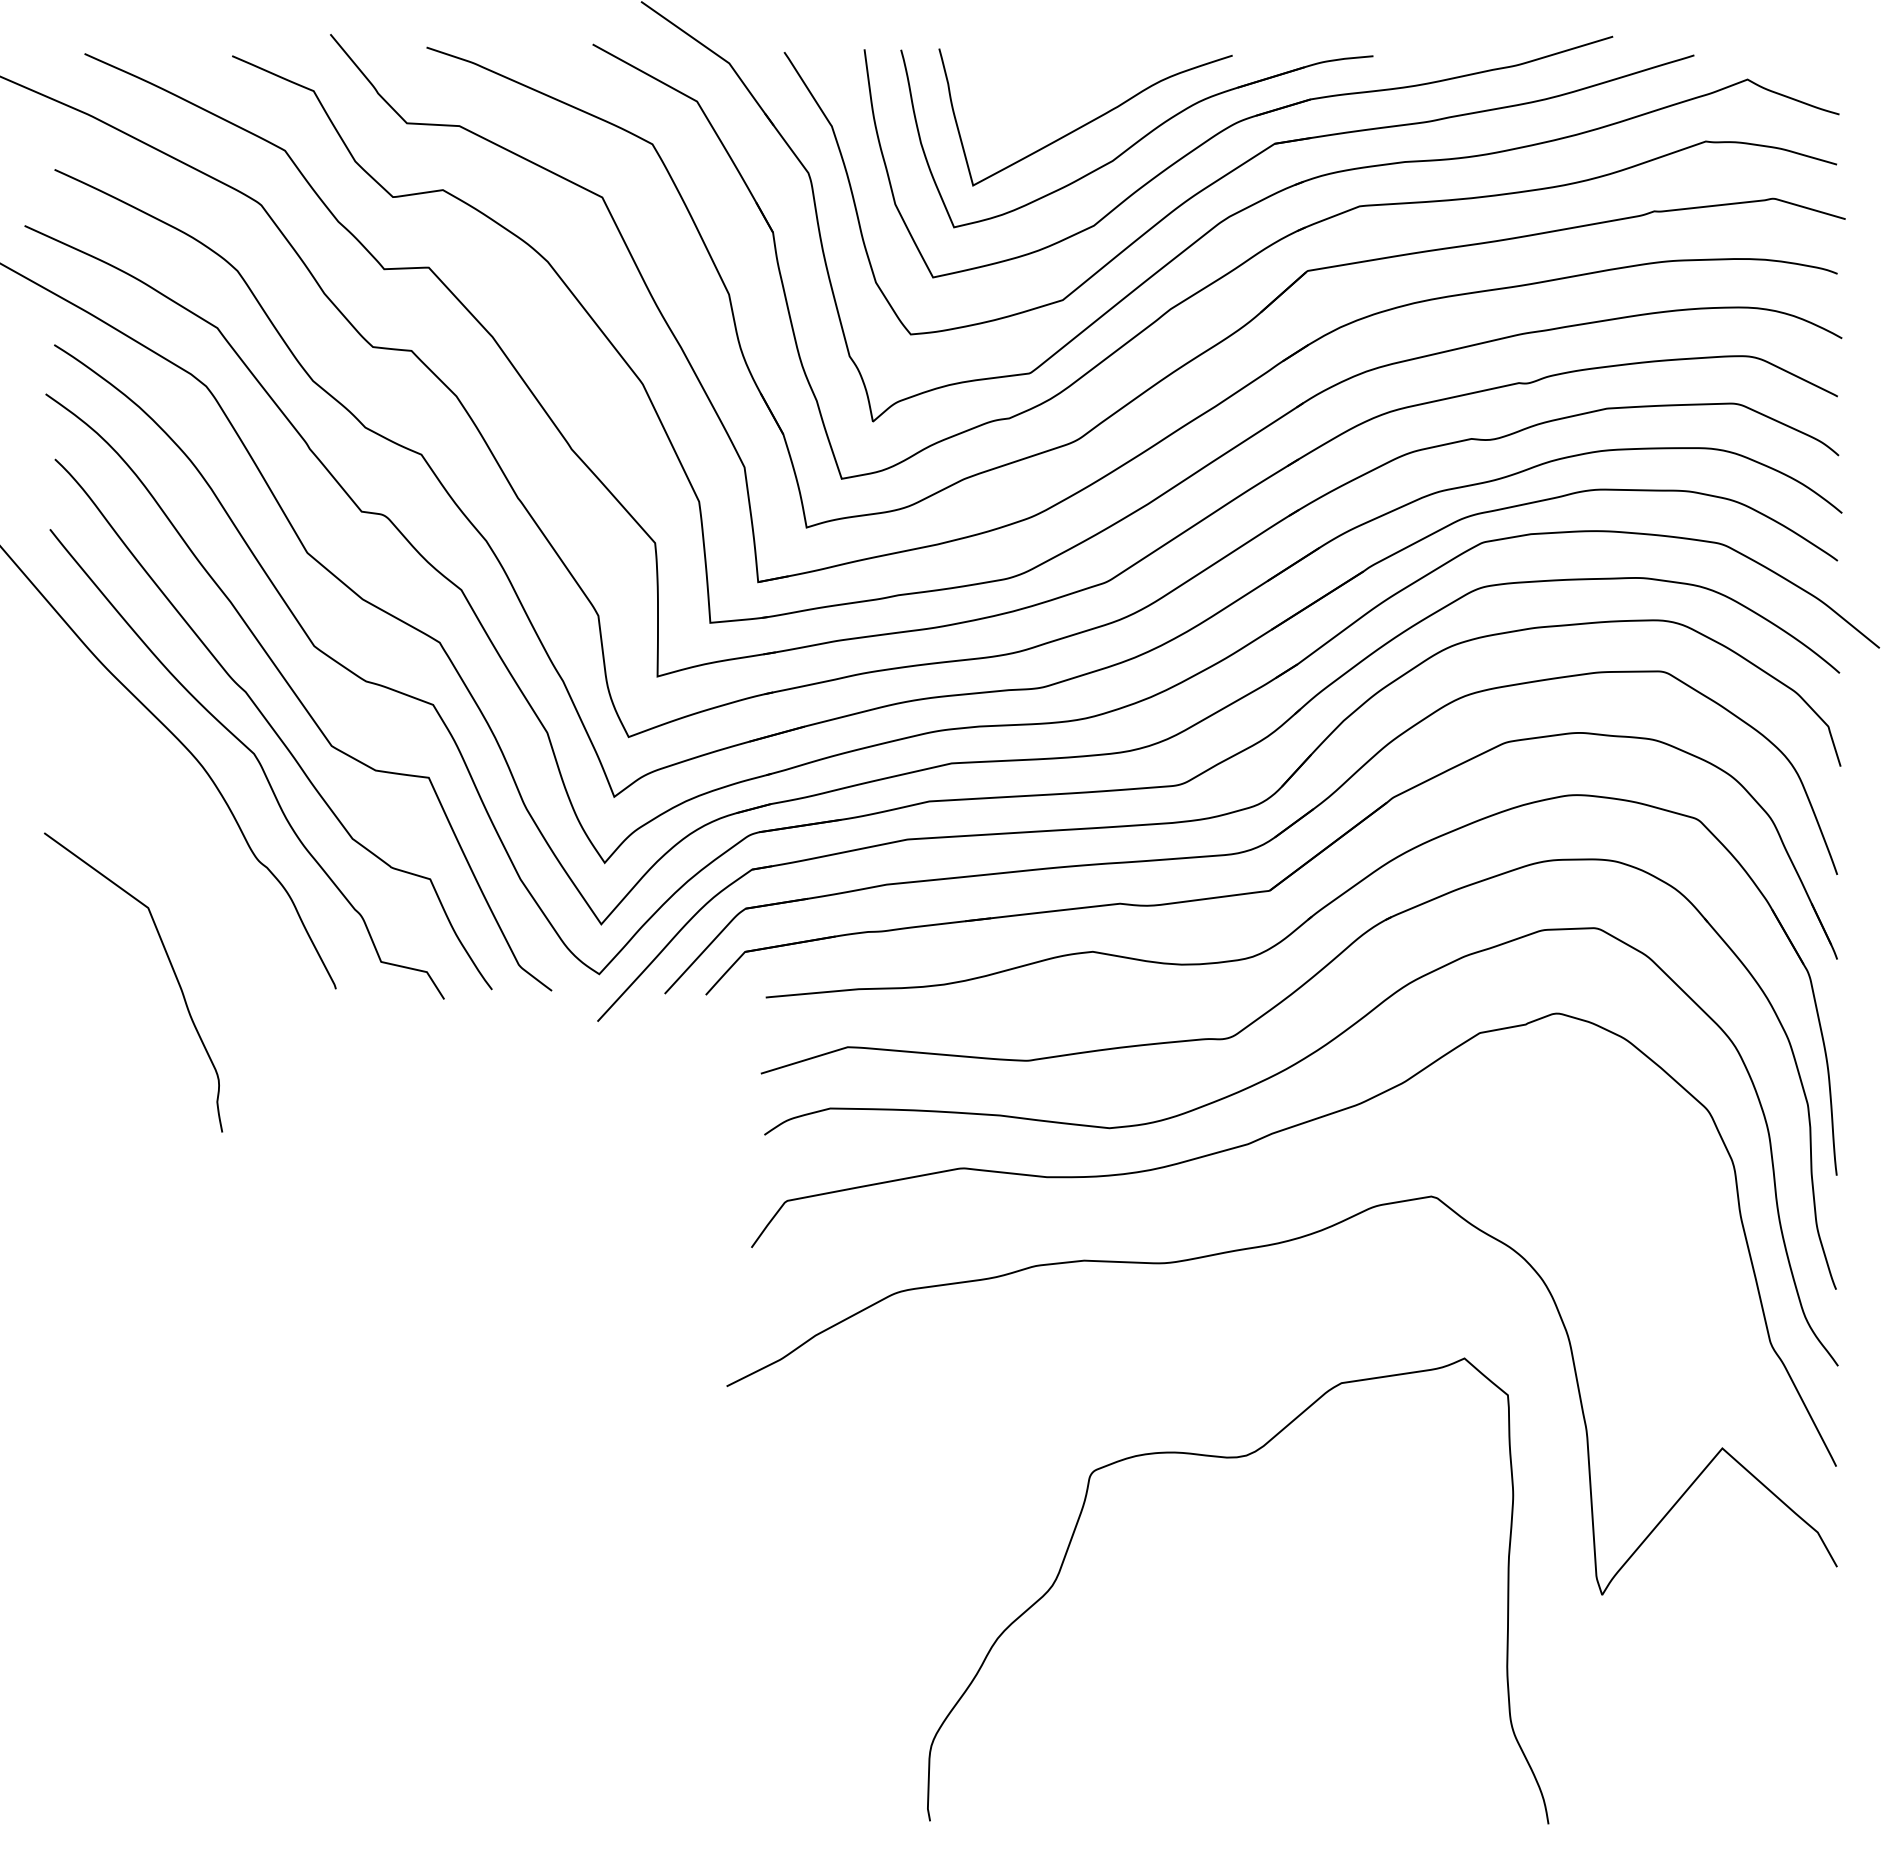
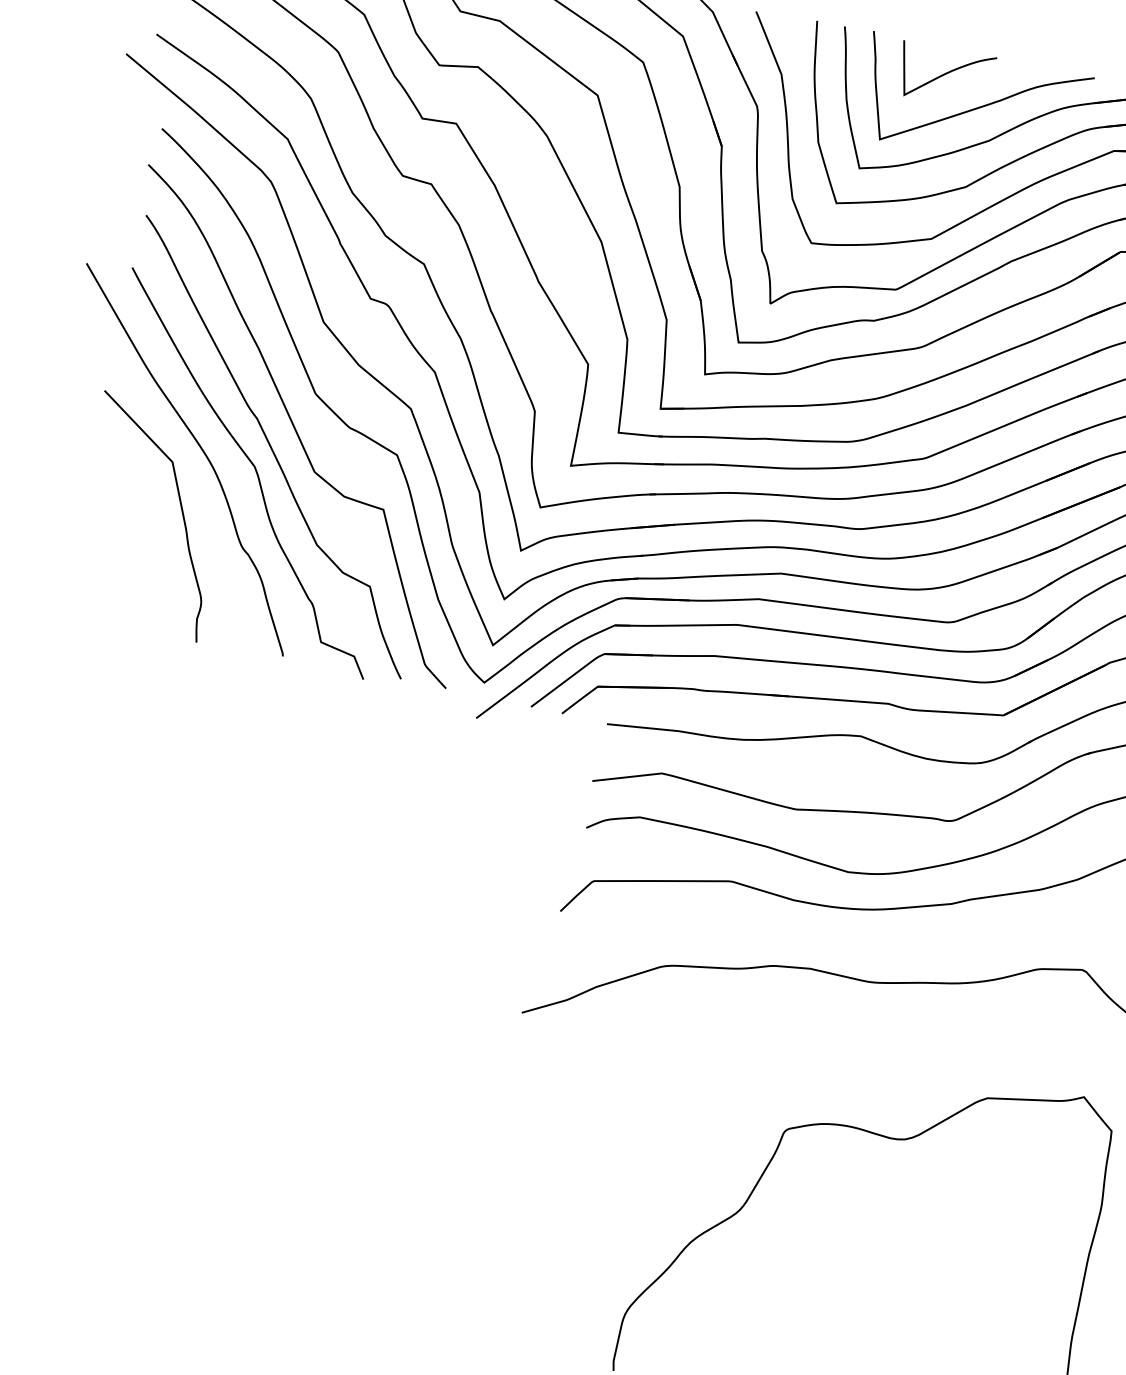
curve: (1040, 87) -> (944, 74), added
curve: (171, 968) -> (181, 511), moved

